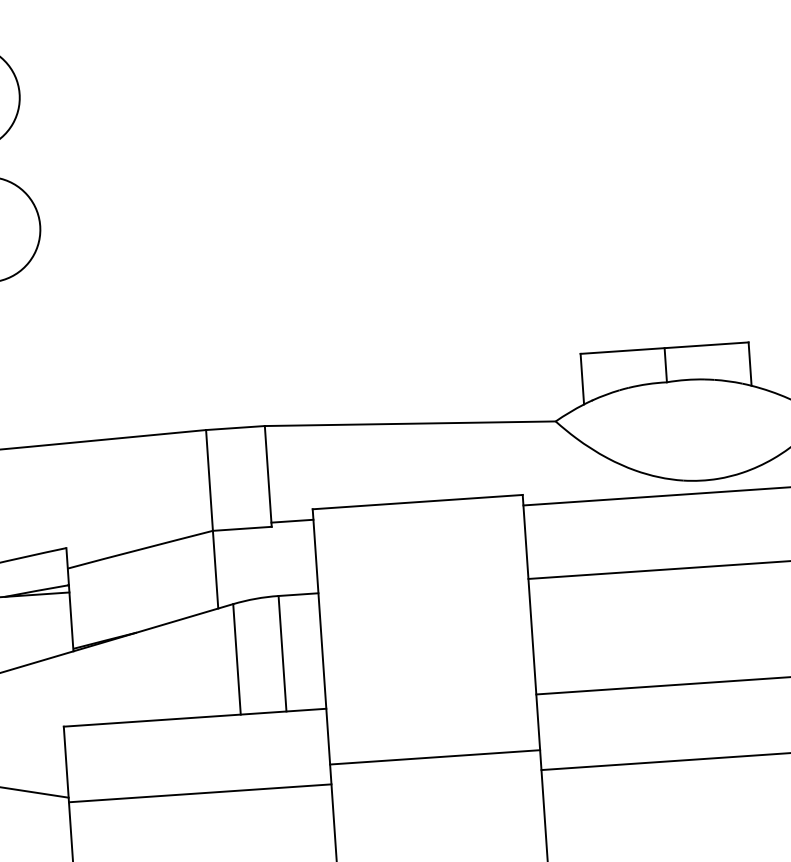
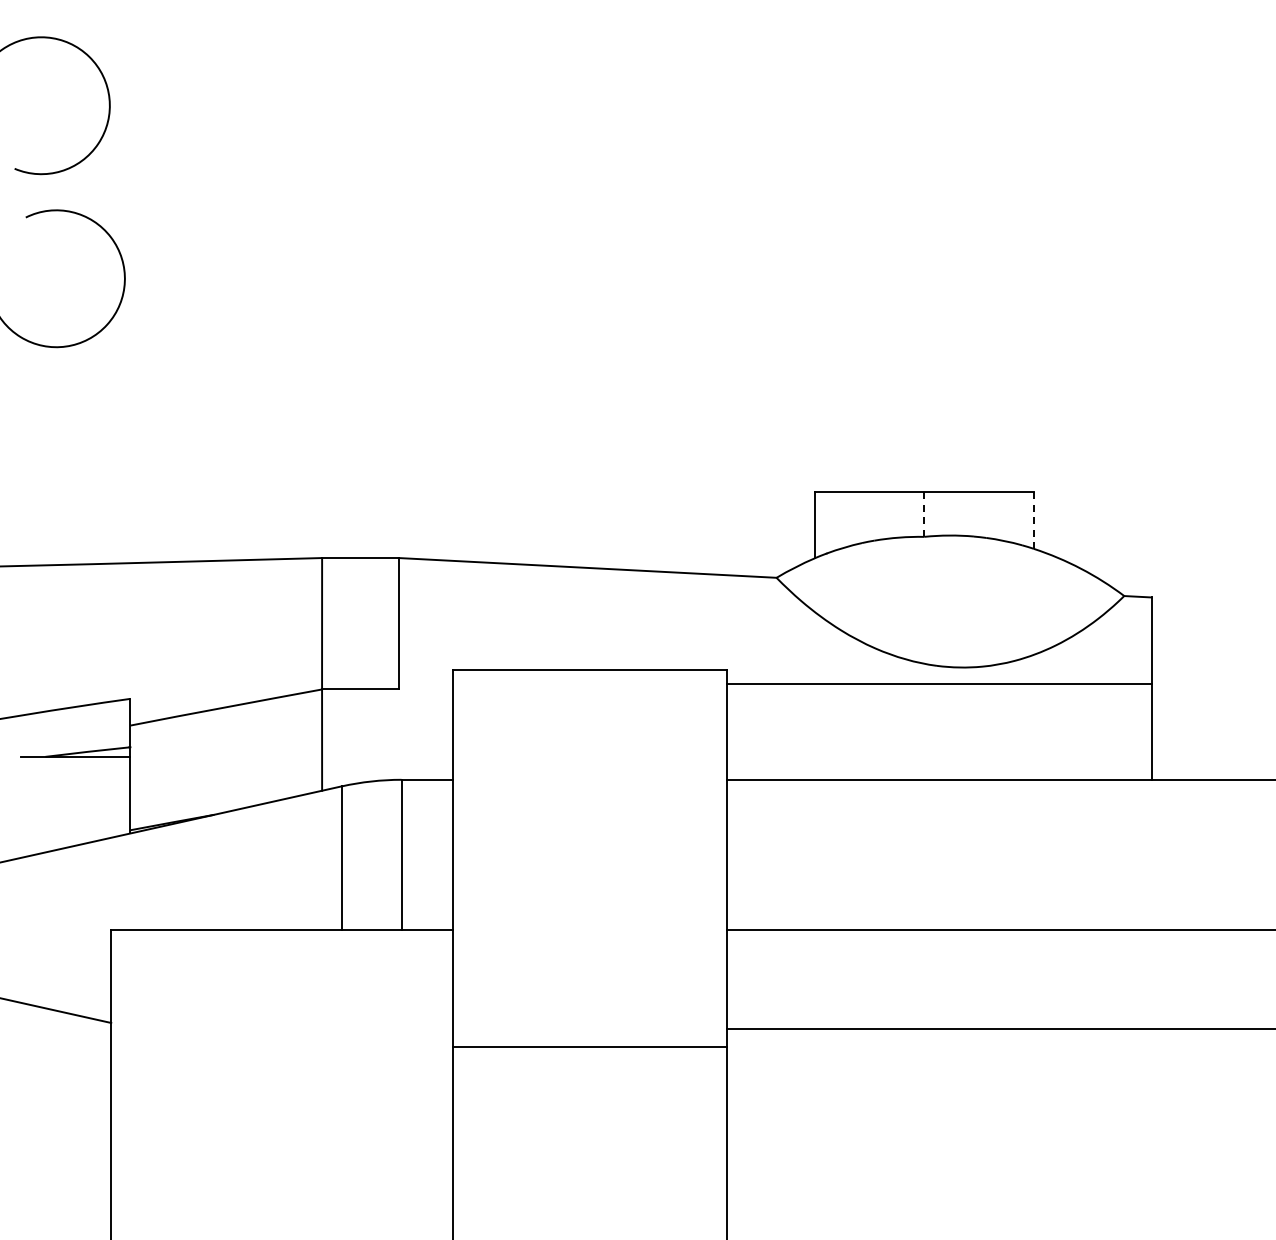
line: (749, 364) -> (1033, 521), solid -> dashed
line: (665, 365) -> (924, 515), solid -> dashed
line: (291, 520) -> (425, 683), removed
line: (435, 757) -> (590, 1047), moved
line: (200, 792) -> (282, 1028), removed

